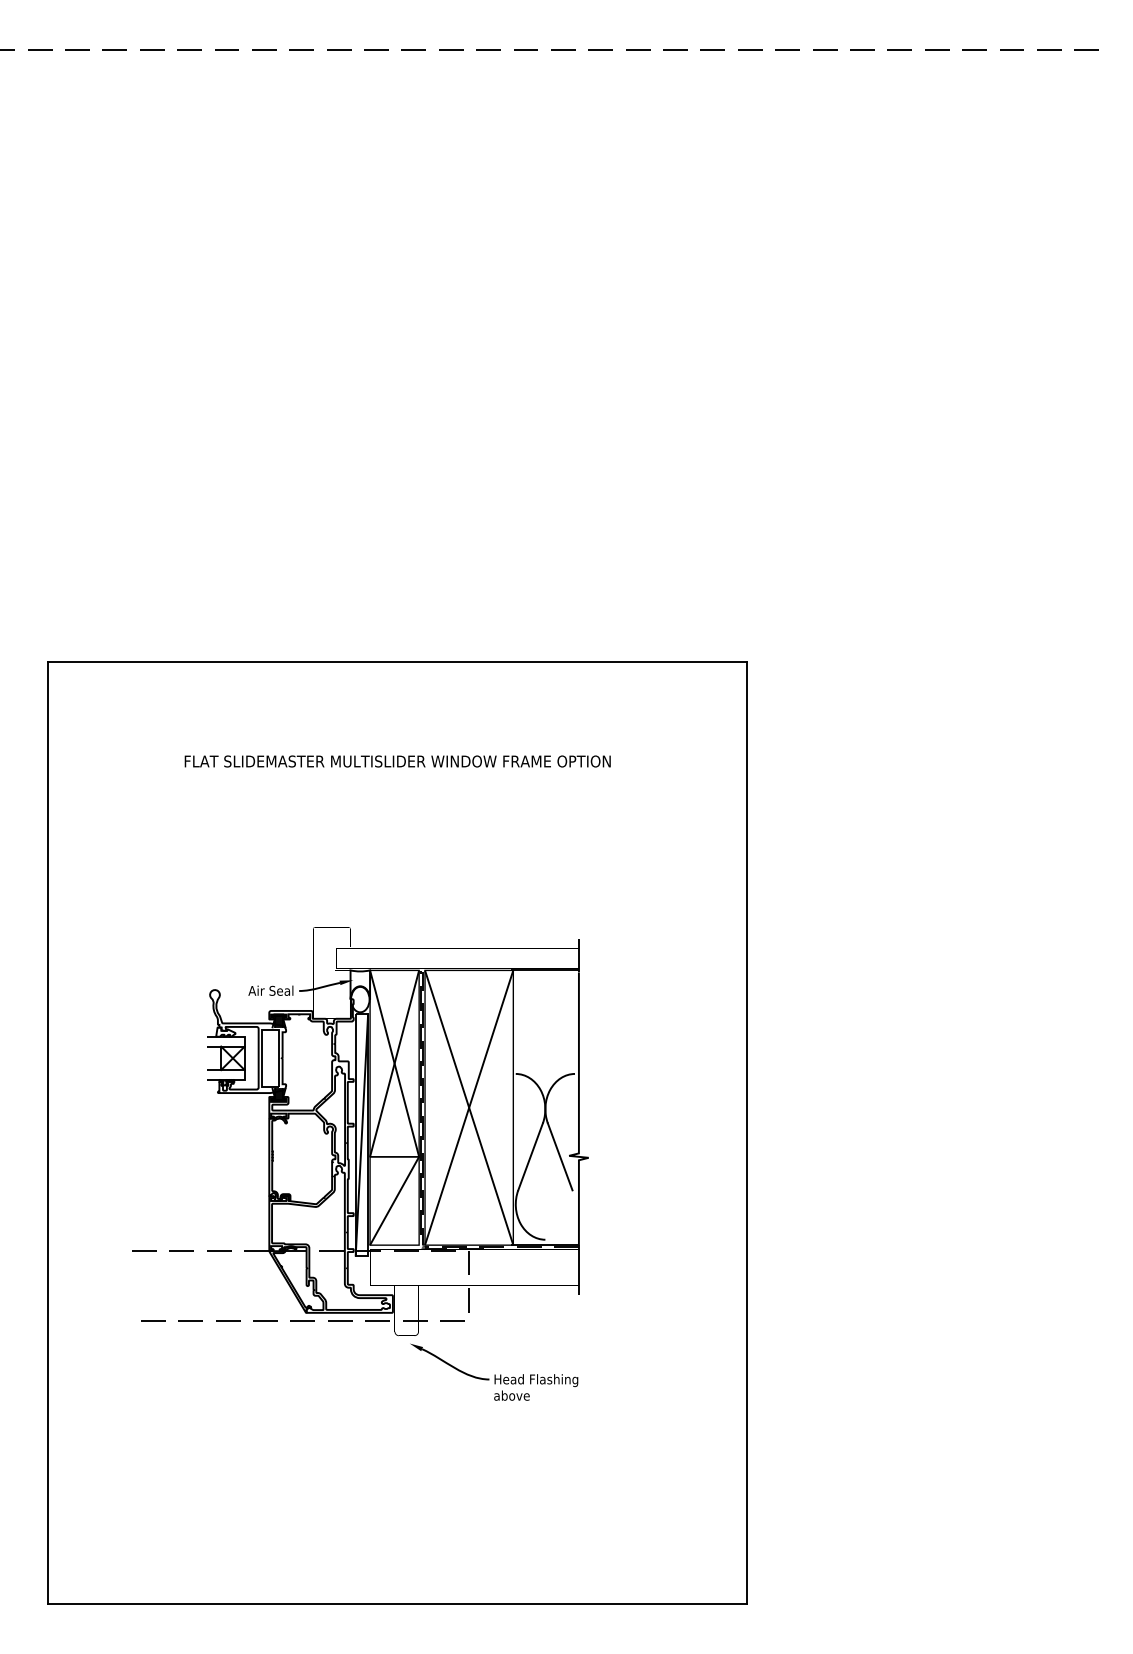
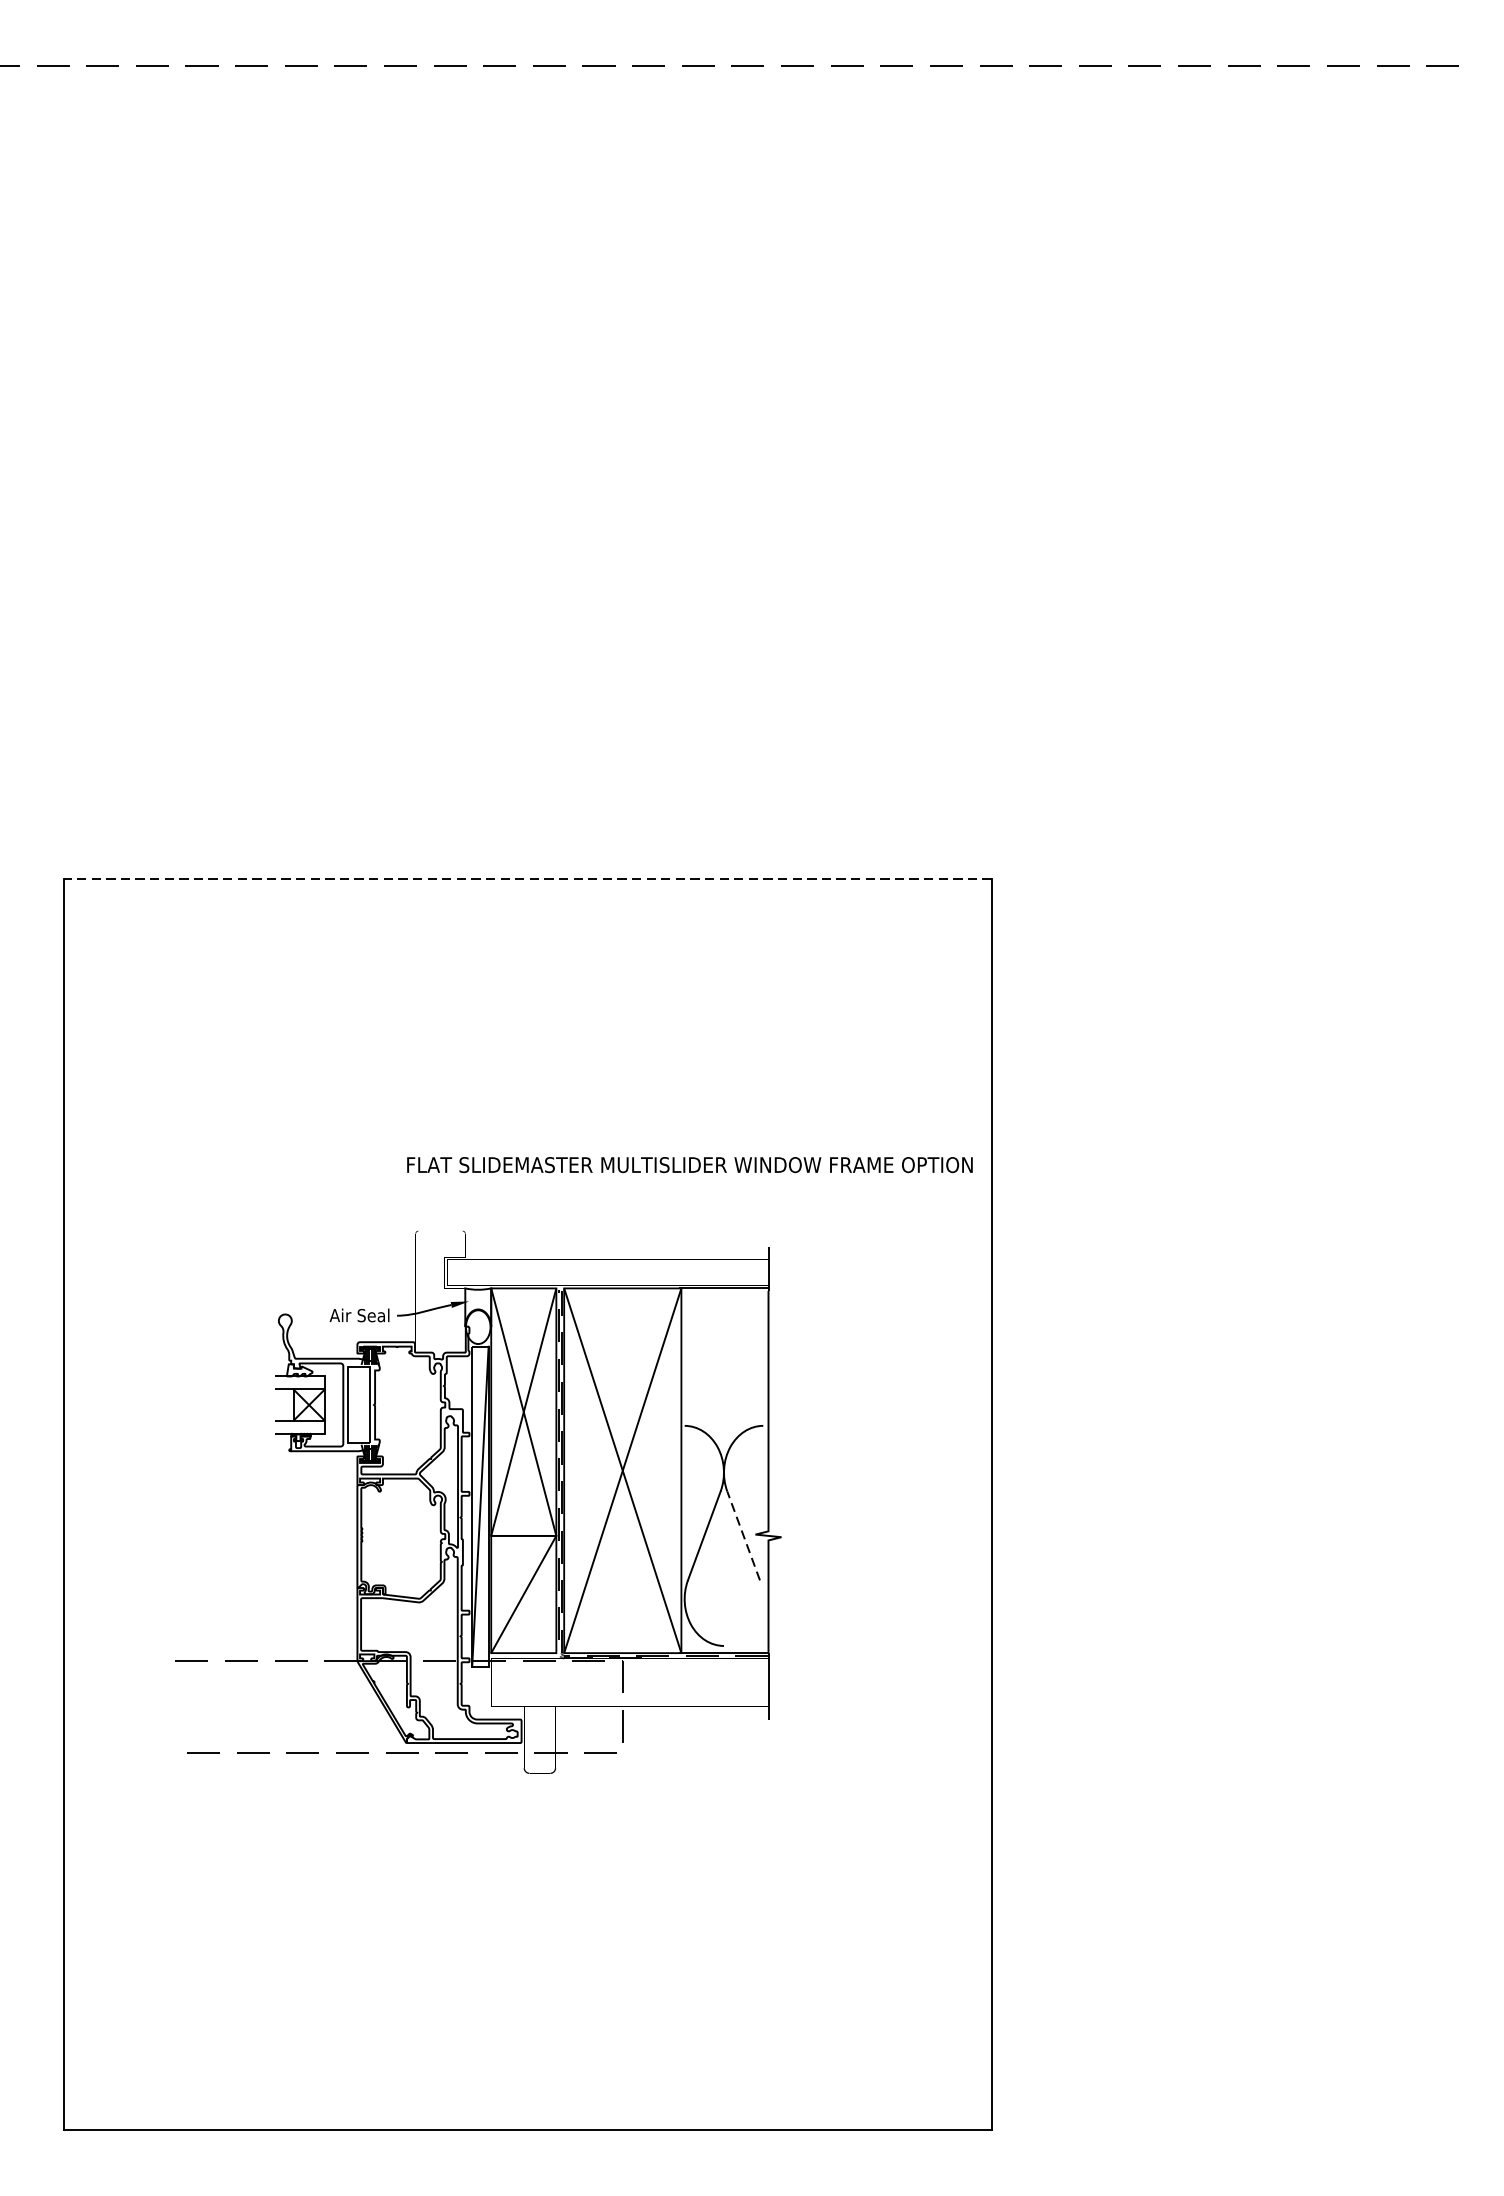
line: (397, 661) -> (527, 878), solid -> dashed
text: (397, 761) -> (689, 1165), moved
line: (560, 1156) -> (744, 1535), solid -> dashed
part: (494, 1371) -> (656, 1820), removed

